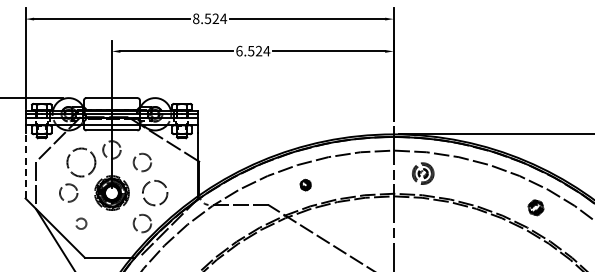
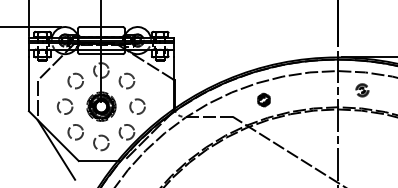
circle: (81, 162) -> (75, 81), size x0.62
line: (25, 165) -> (28, 83), dashed -> solid
part: (422, 173) -> (361, 90), size x0.71
part: (305, 184) -> (263, 99), size x1.43
circle: (154, 192) -> (137, 106), size x0.71
circle: (80, 223) -> (75, 132), size x1.67
circle: (111, 235) -> (101, 142), added

